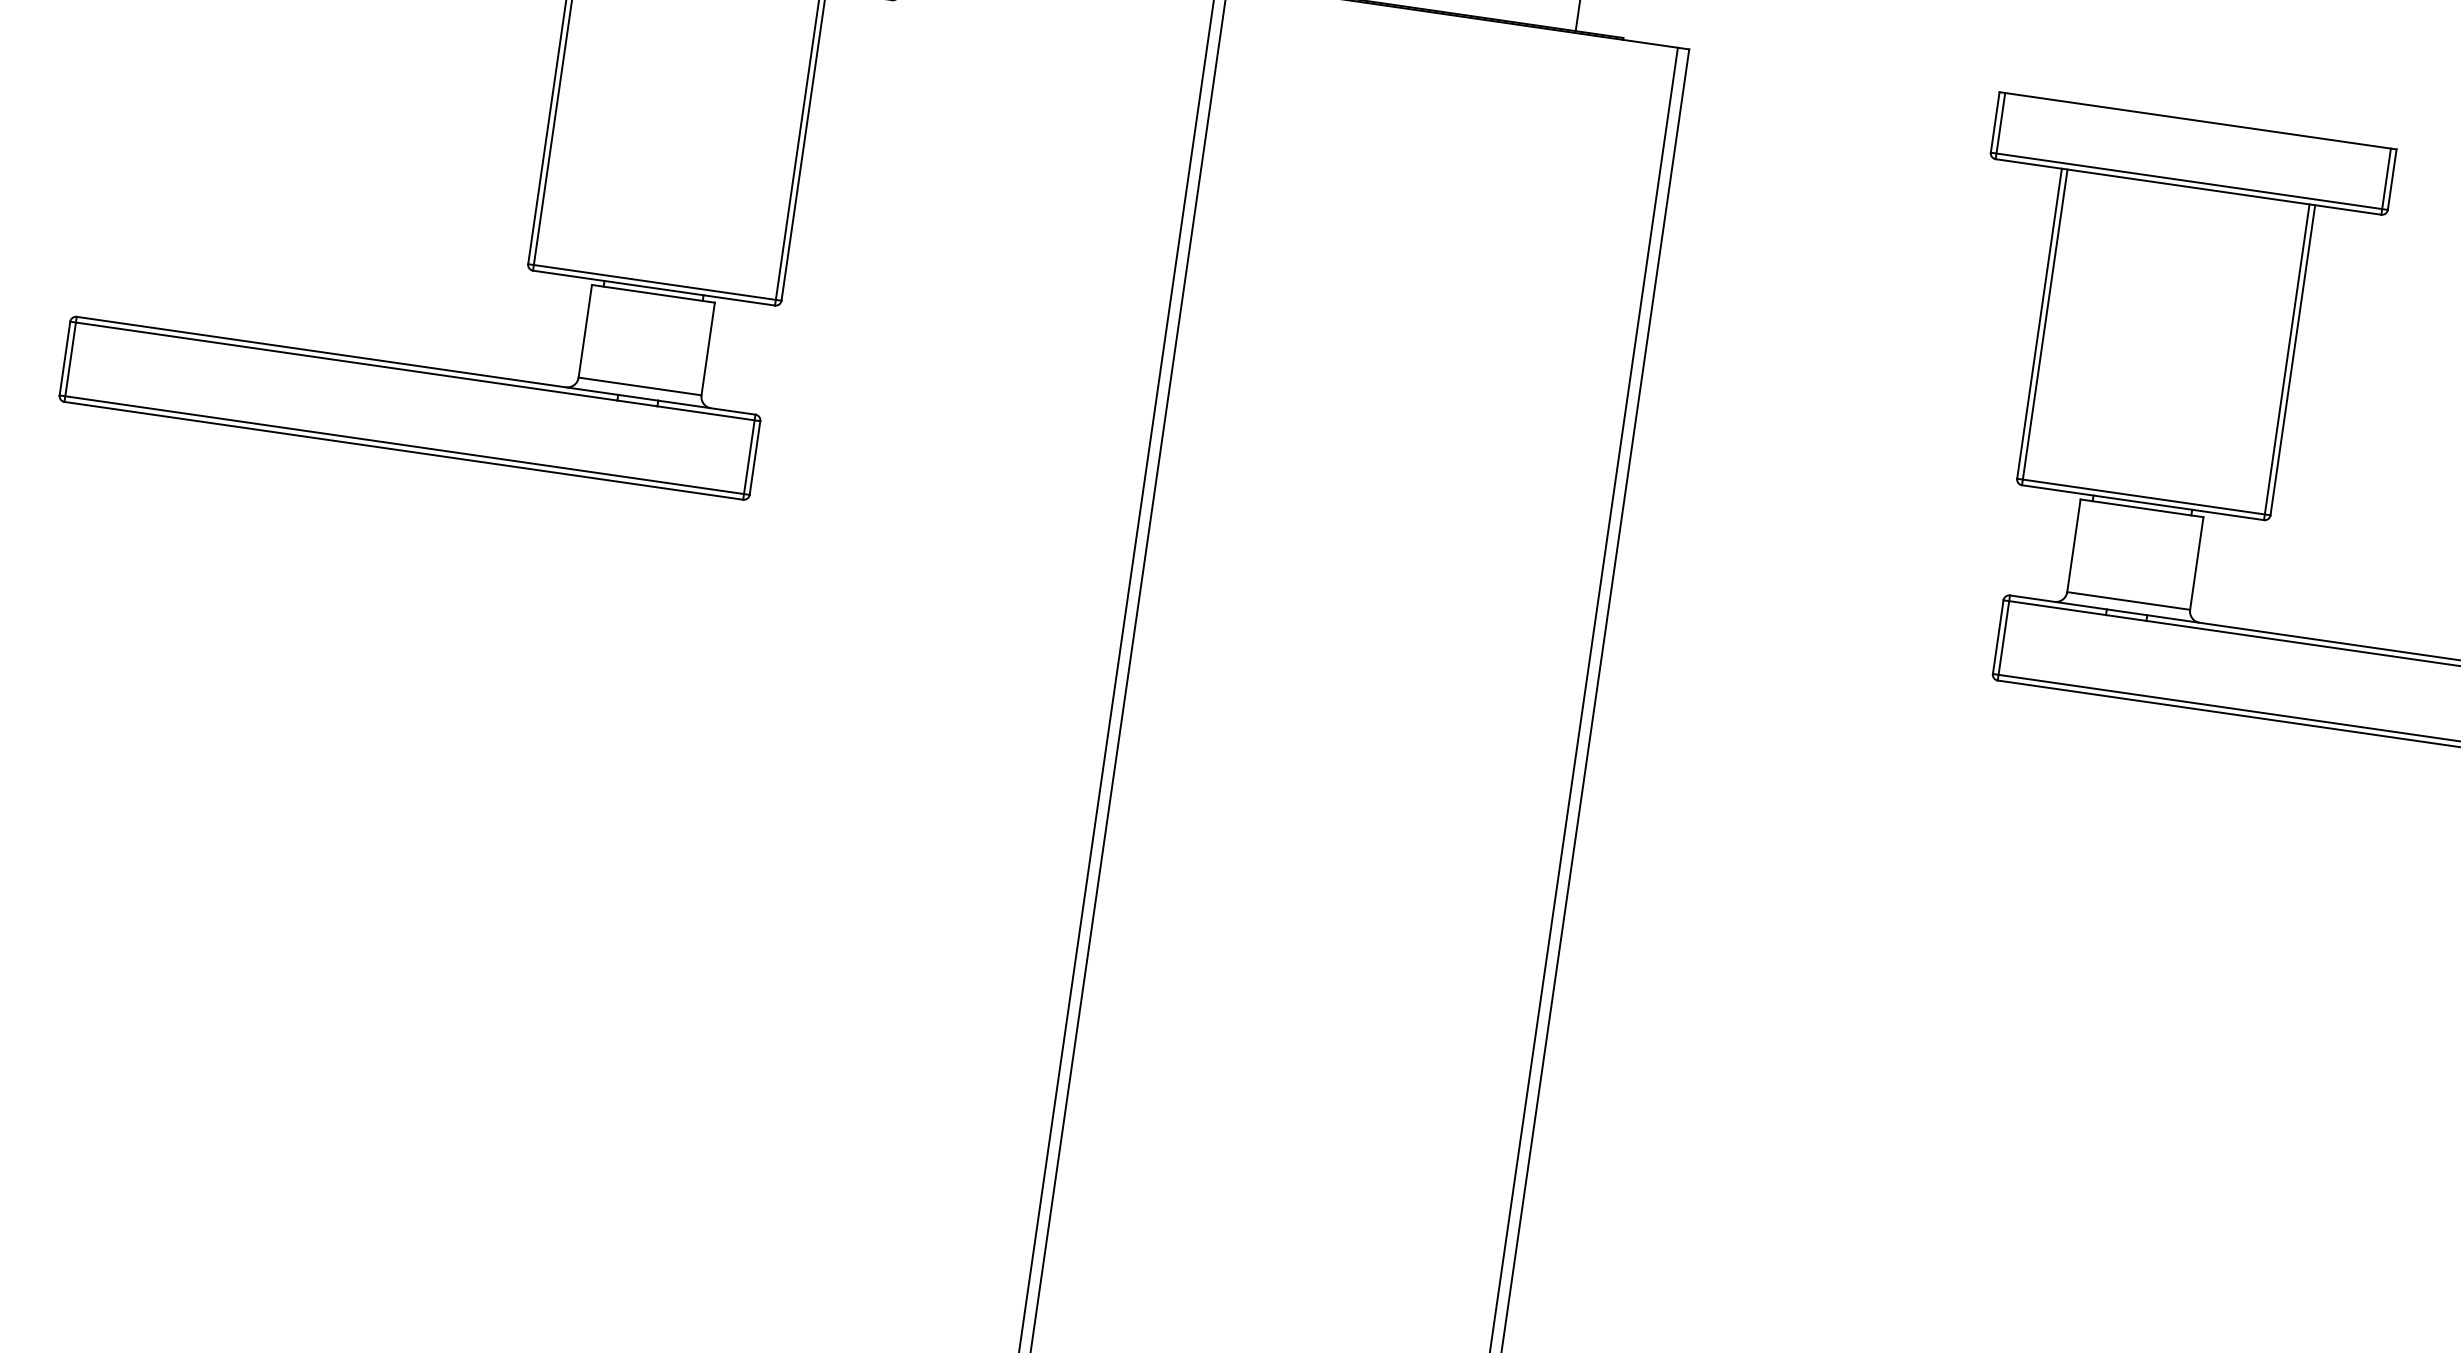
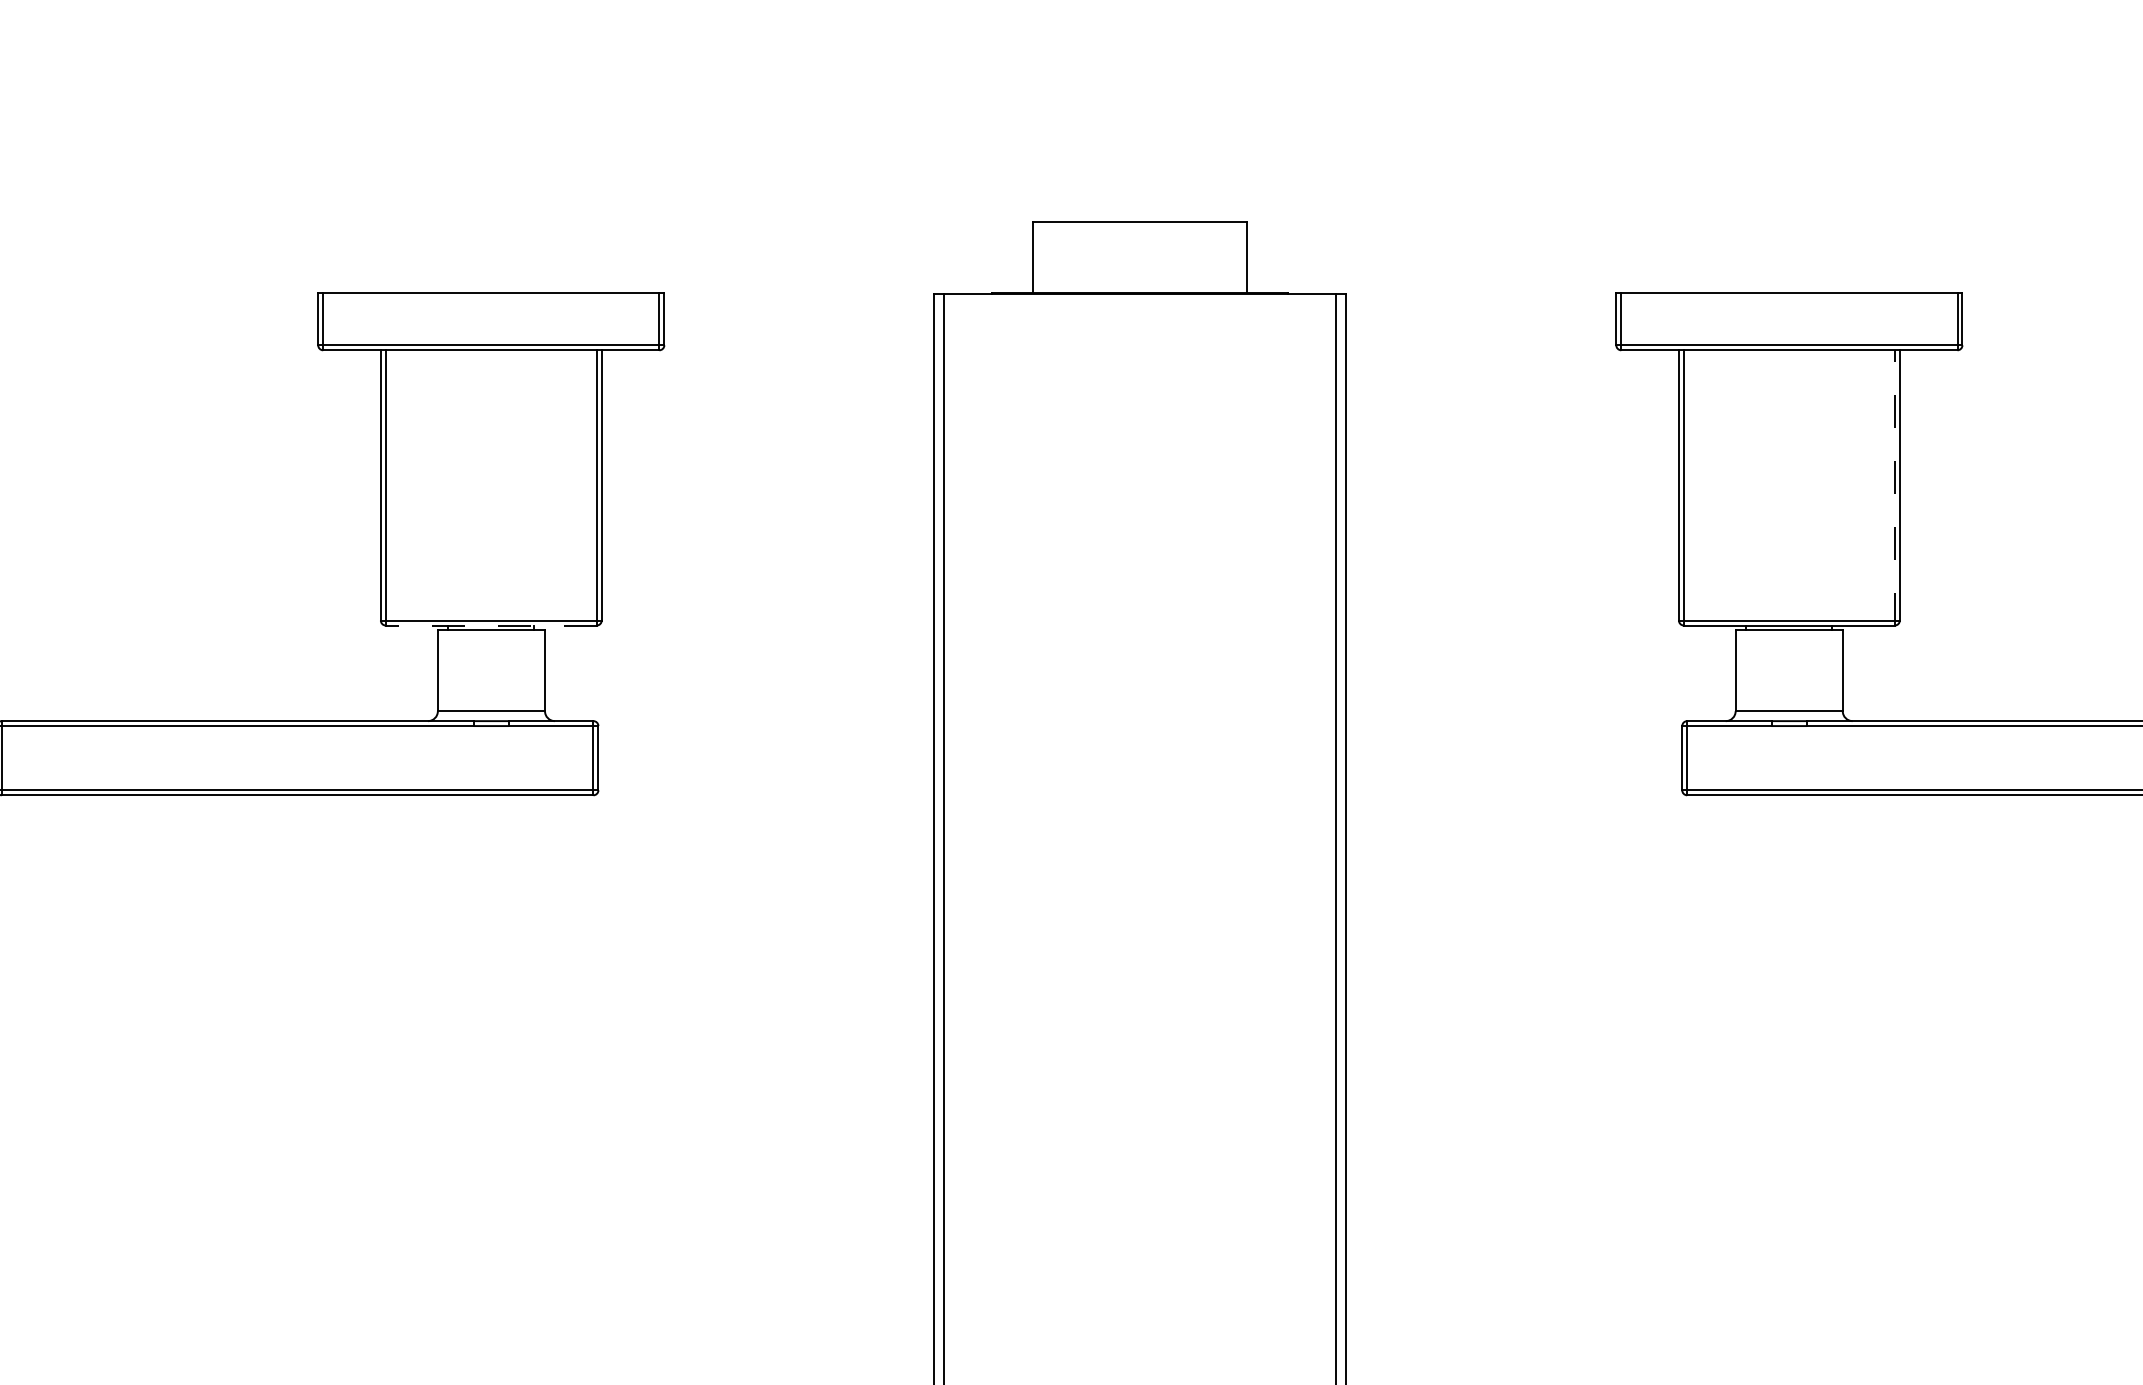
line: (653, 287) -> (490, 625), solid -> dashed
line: (2286, 361) -> (1894, 487), solid -> dashed

